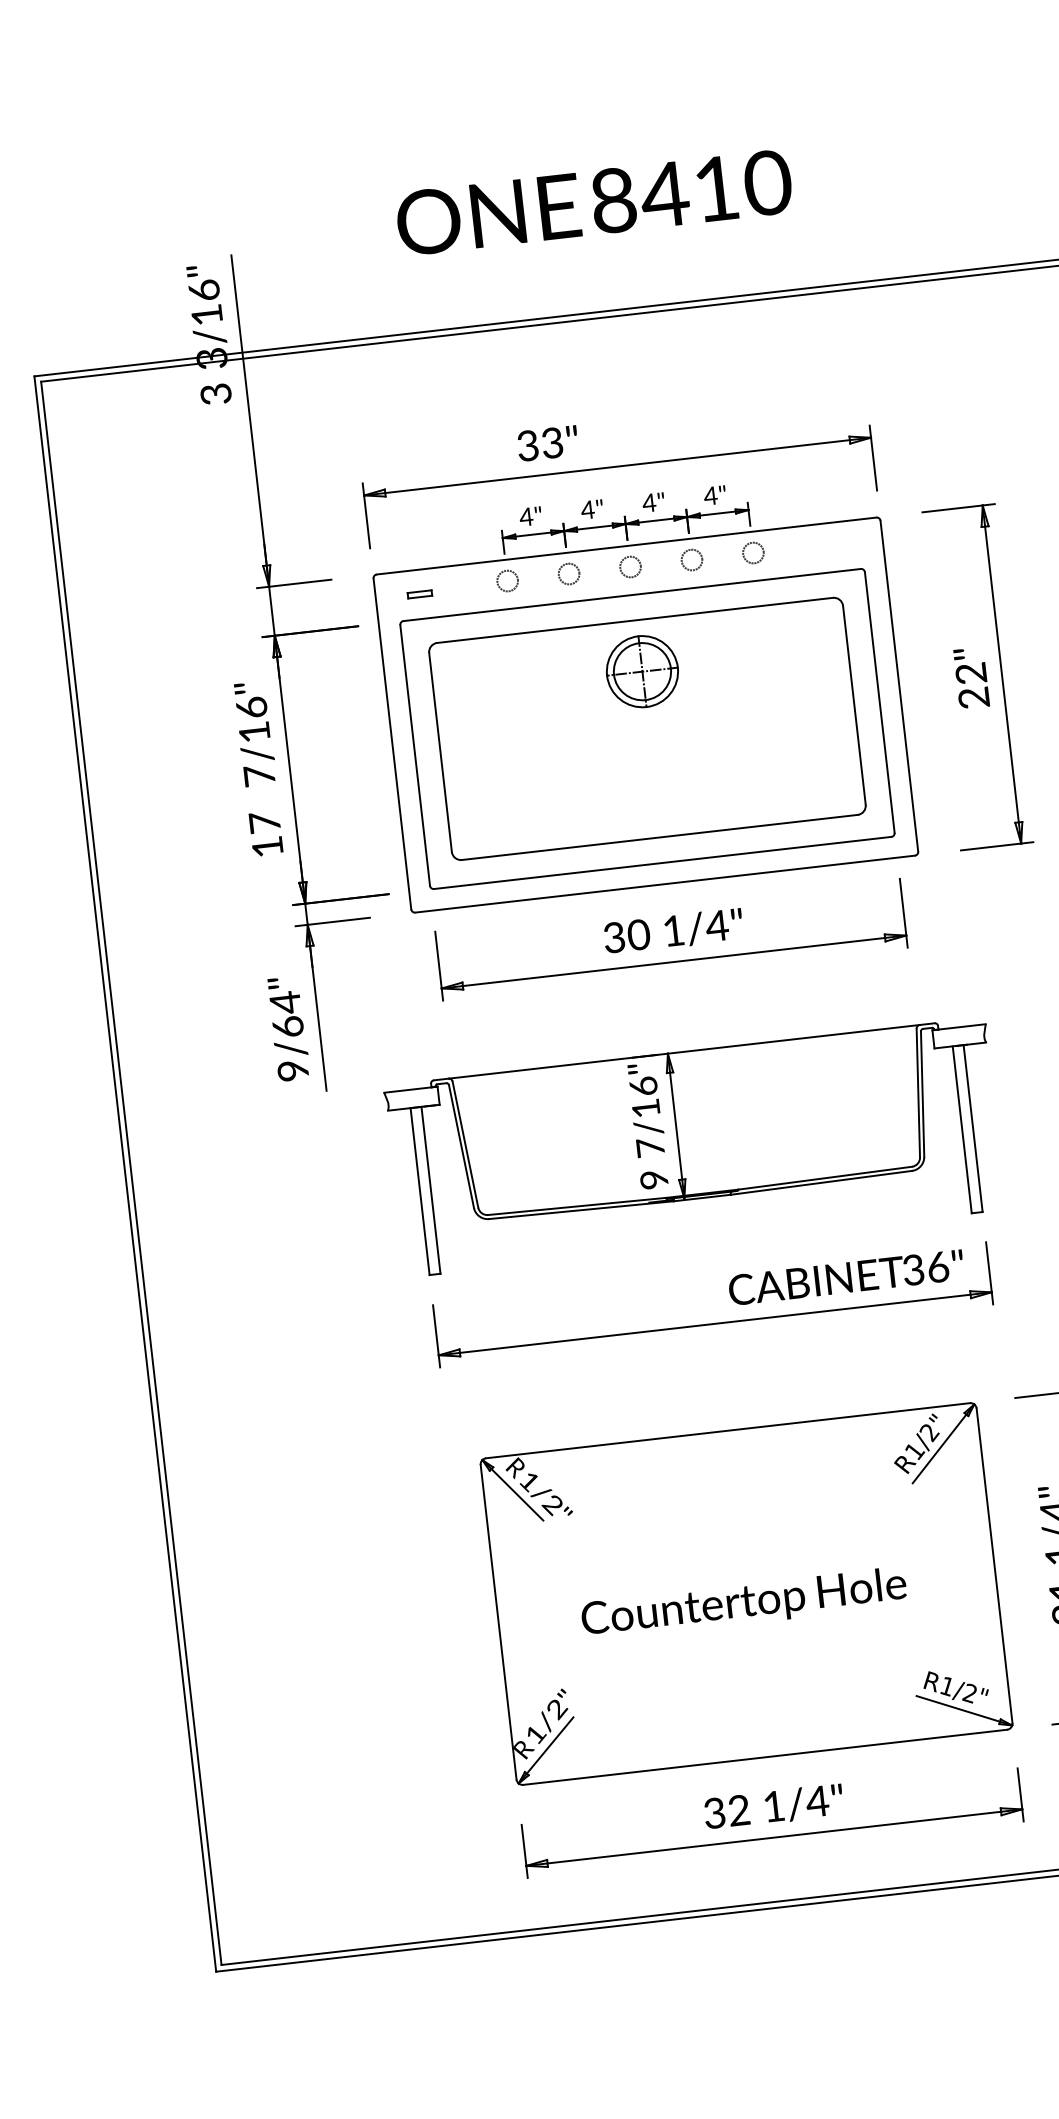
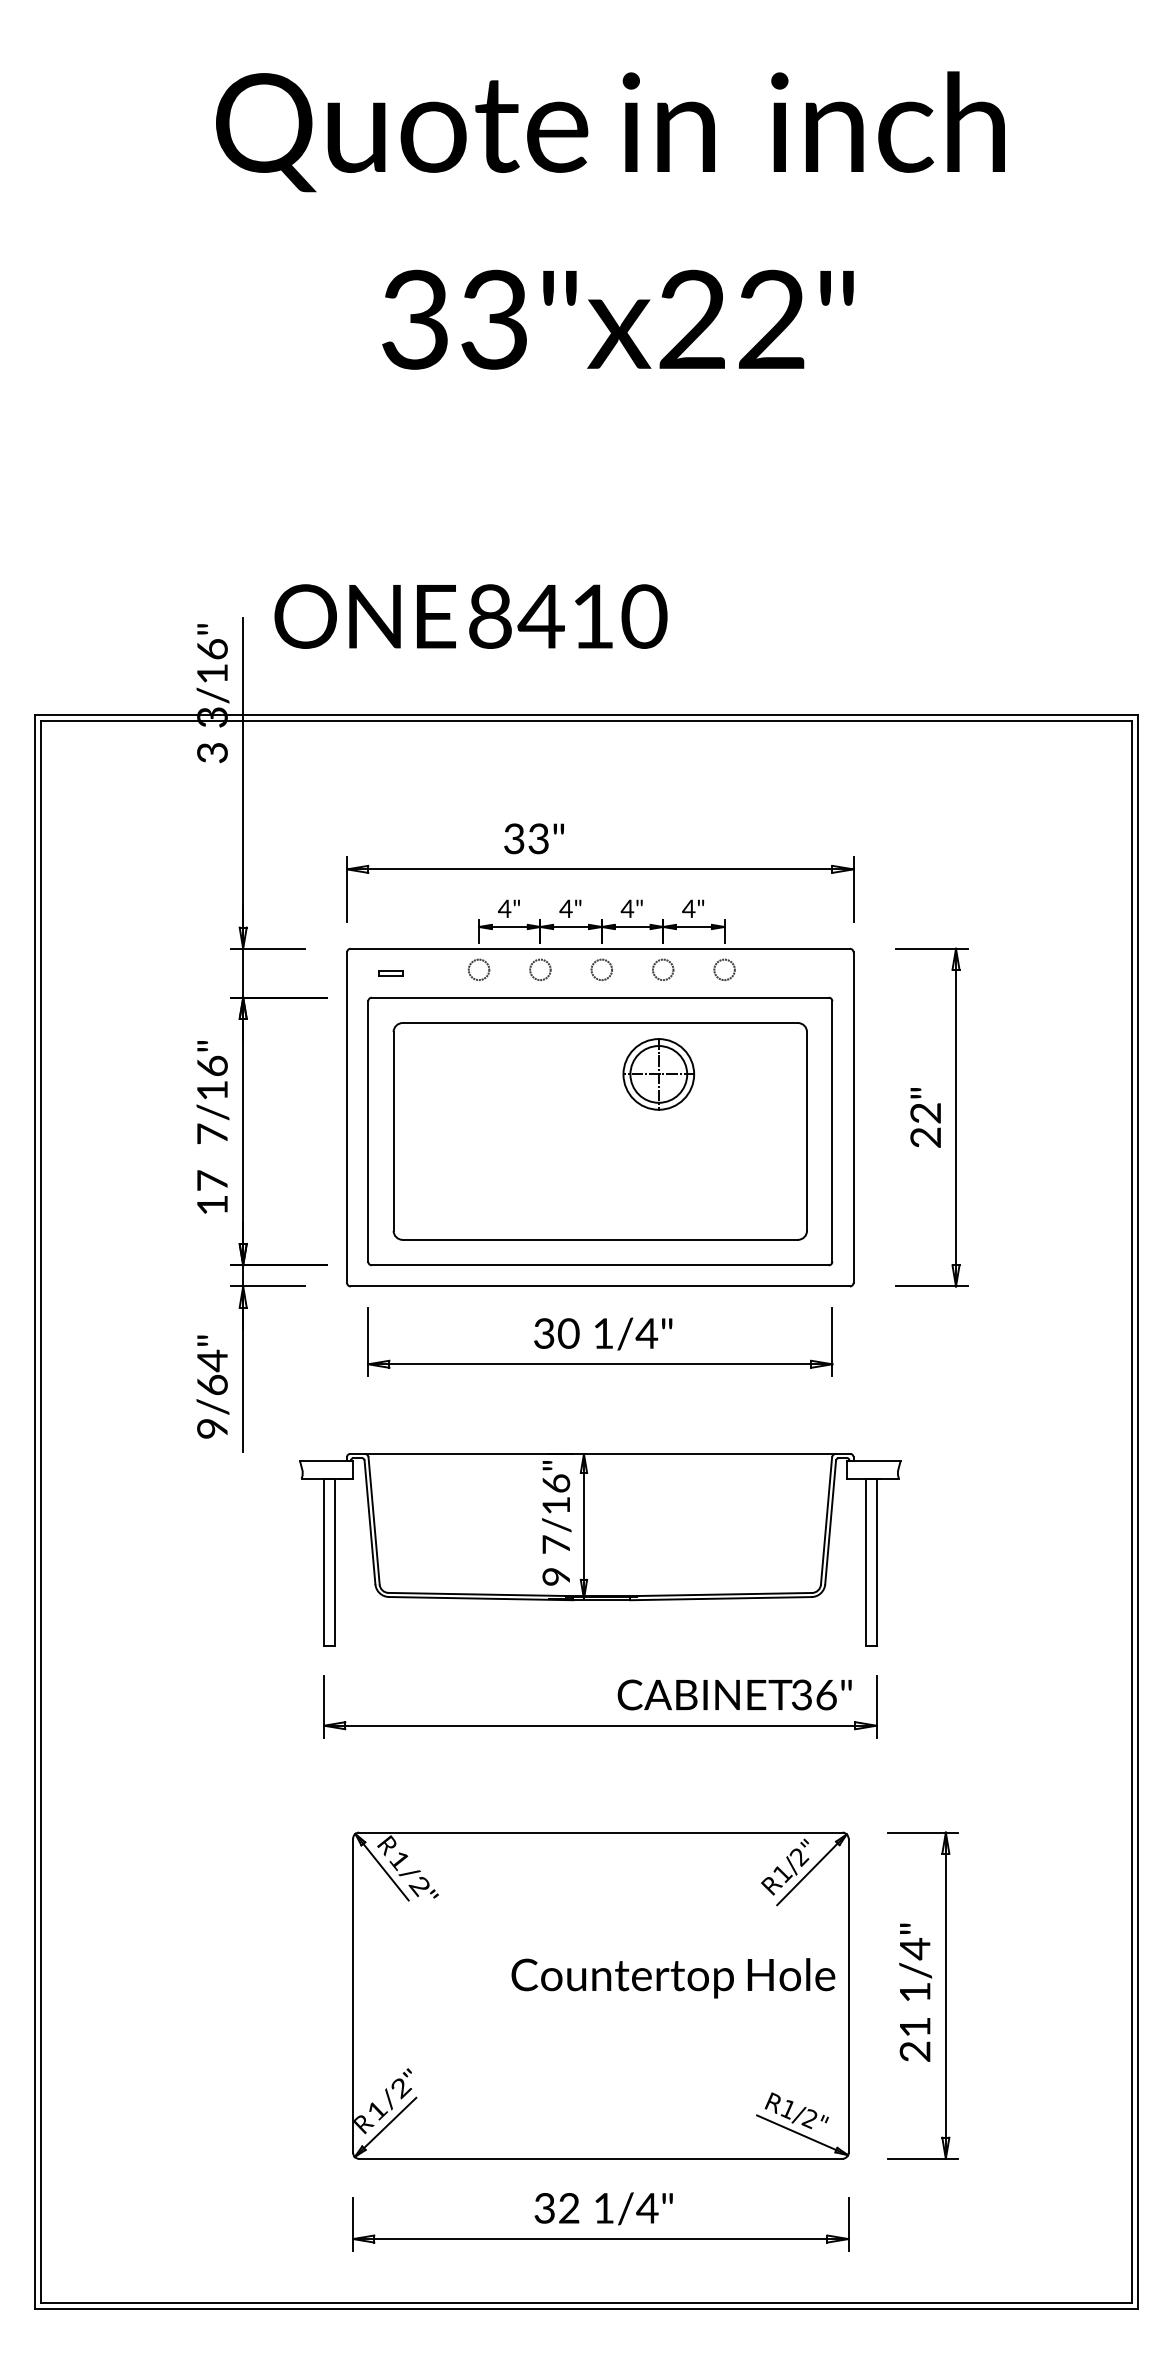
text: (593, 202) -> (470, 616), moved
part: (642, 671) -> (658, 1074), moved
text: (744, 1604) -> (673, 1978), moved

